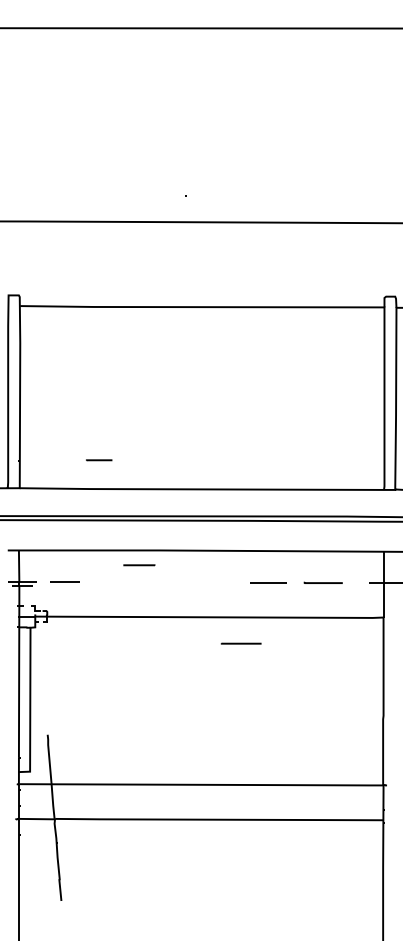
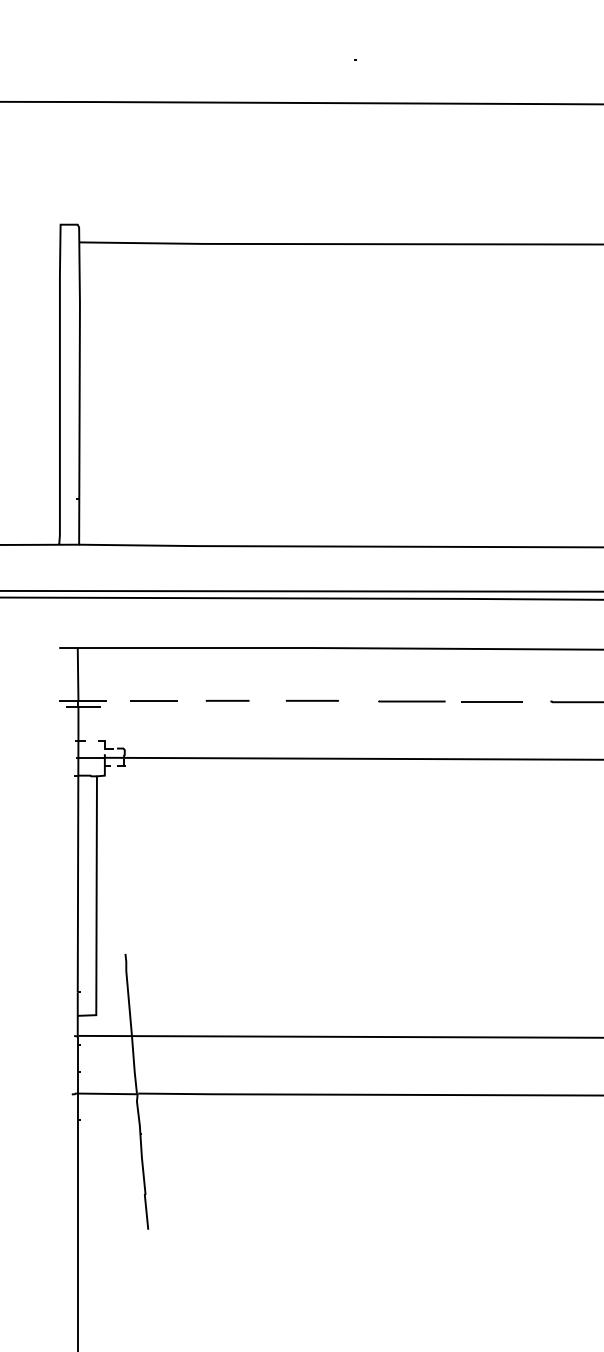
line: (99, 460) -> (228, 701), moved
line: (139, 565) -> (312, 701), moved
line: (240, 643) -> (410, 701), moved

